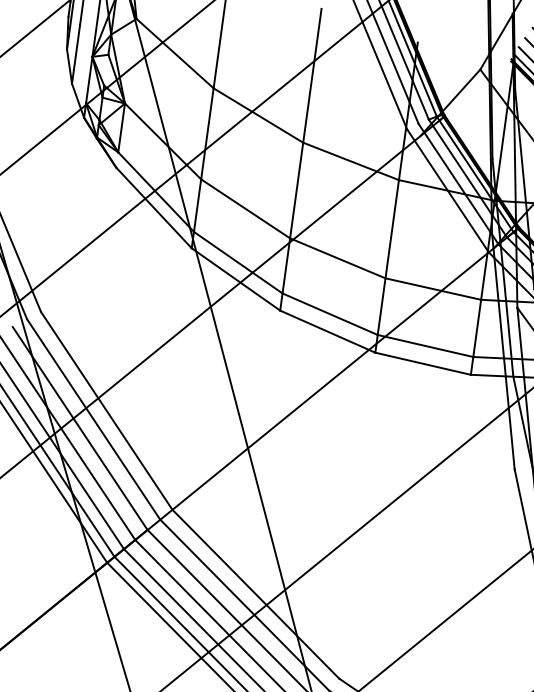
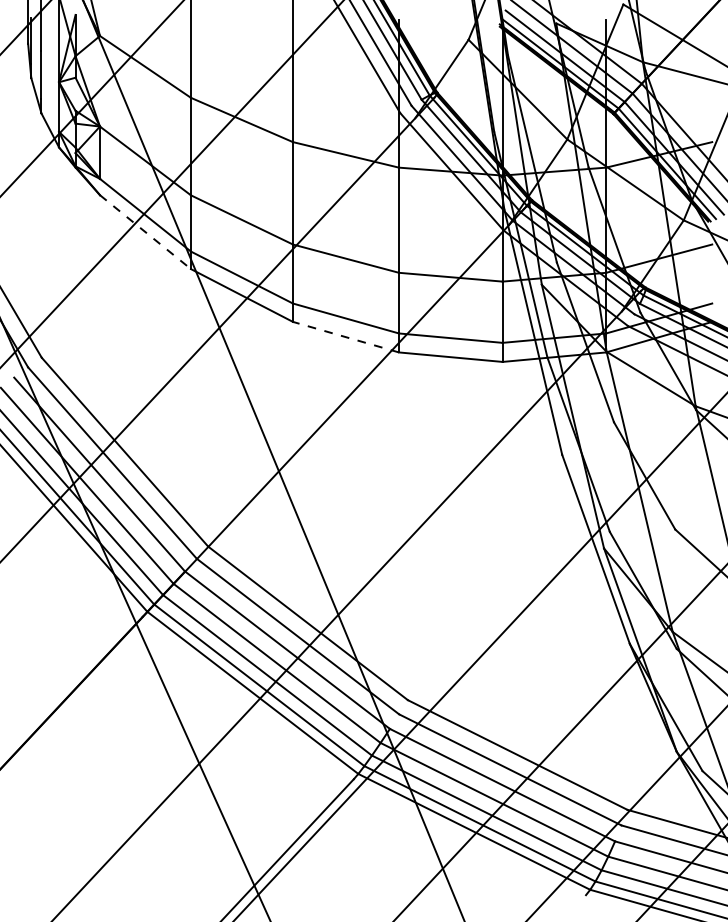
line: (153, 208) -> (145, 232), solid -> dashed
line: (327, 331) -> (345, 337), solid -> dashed

